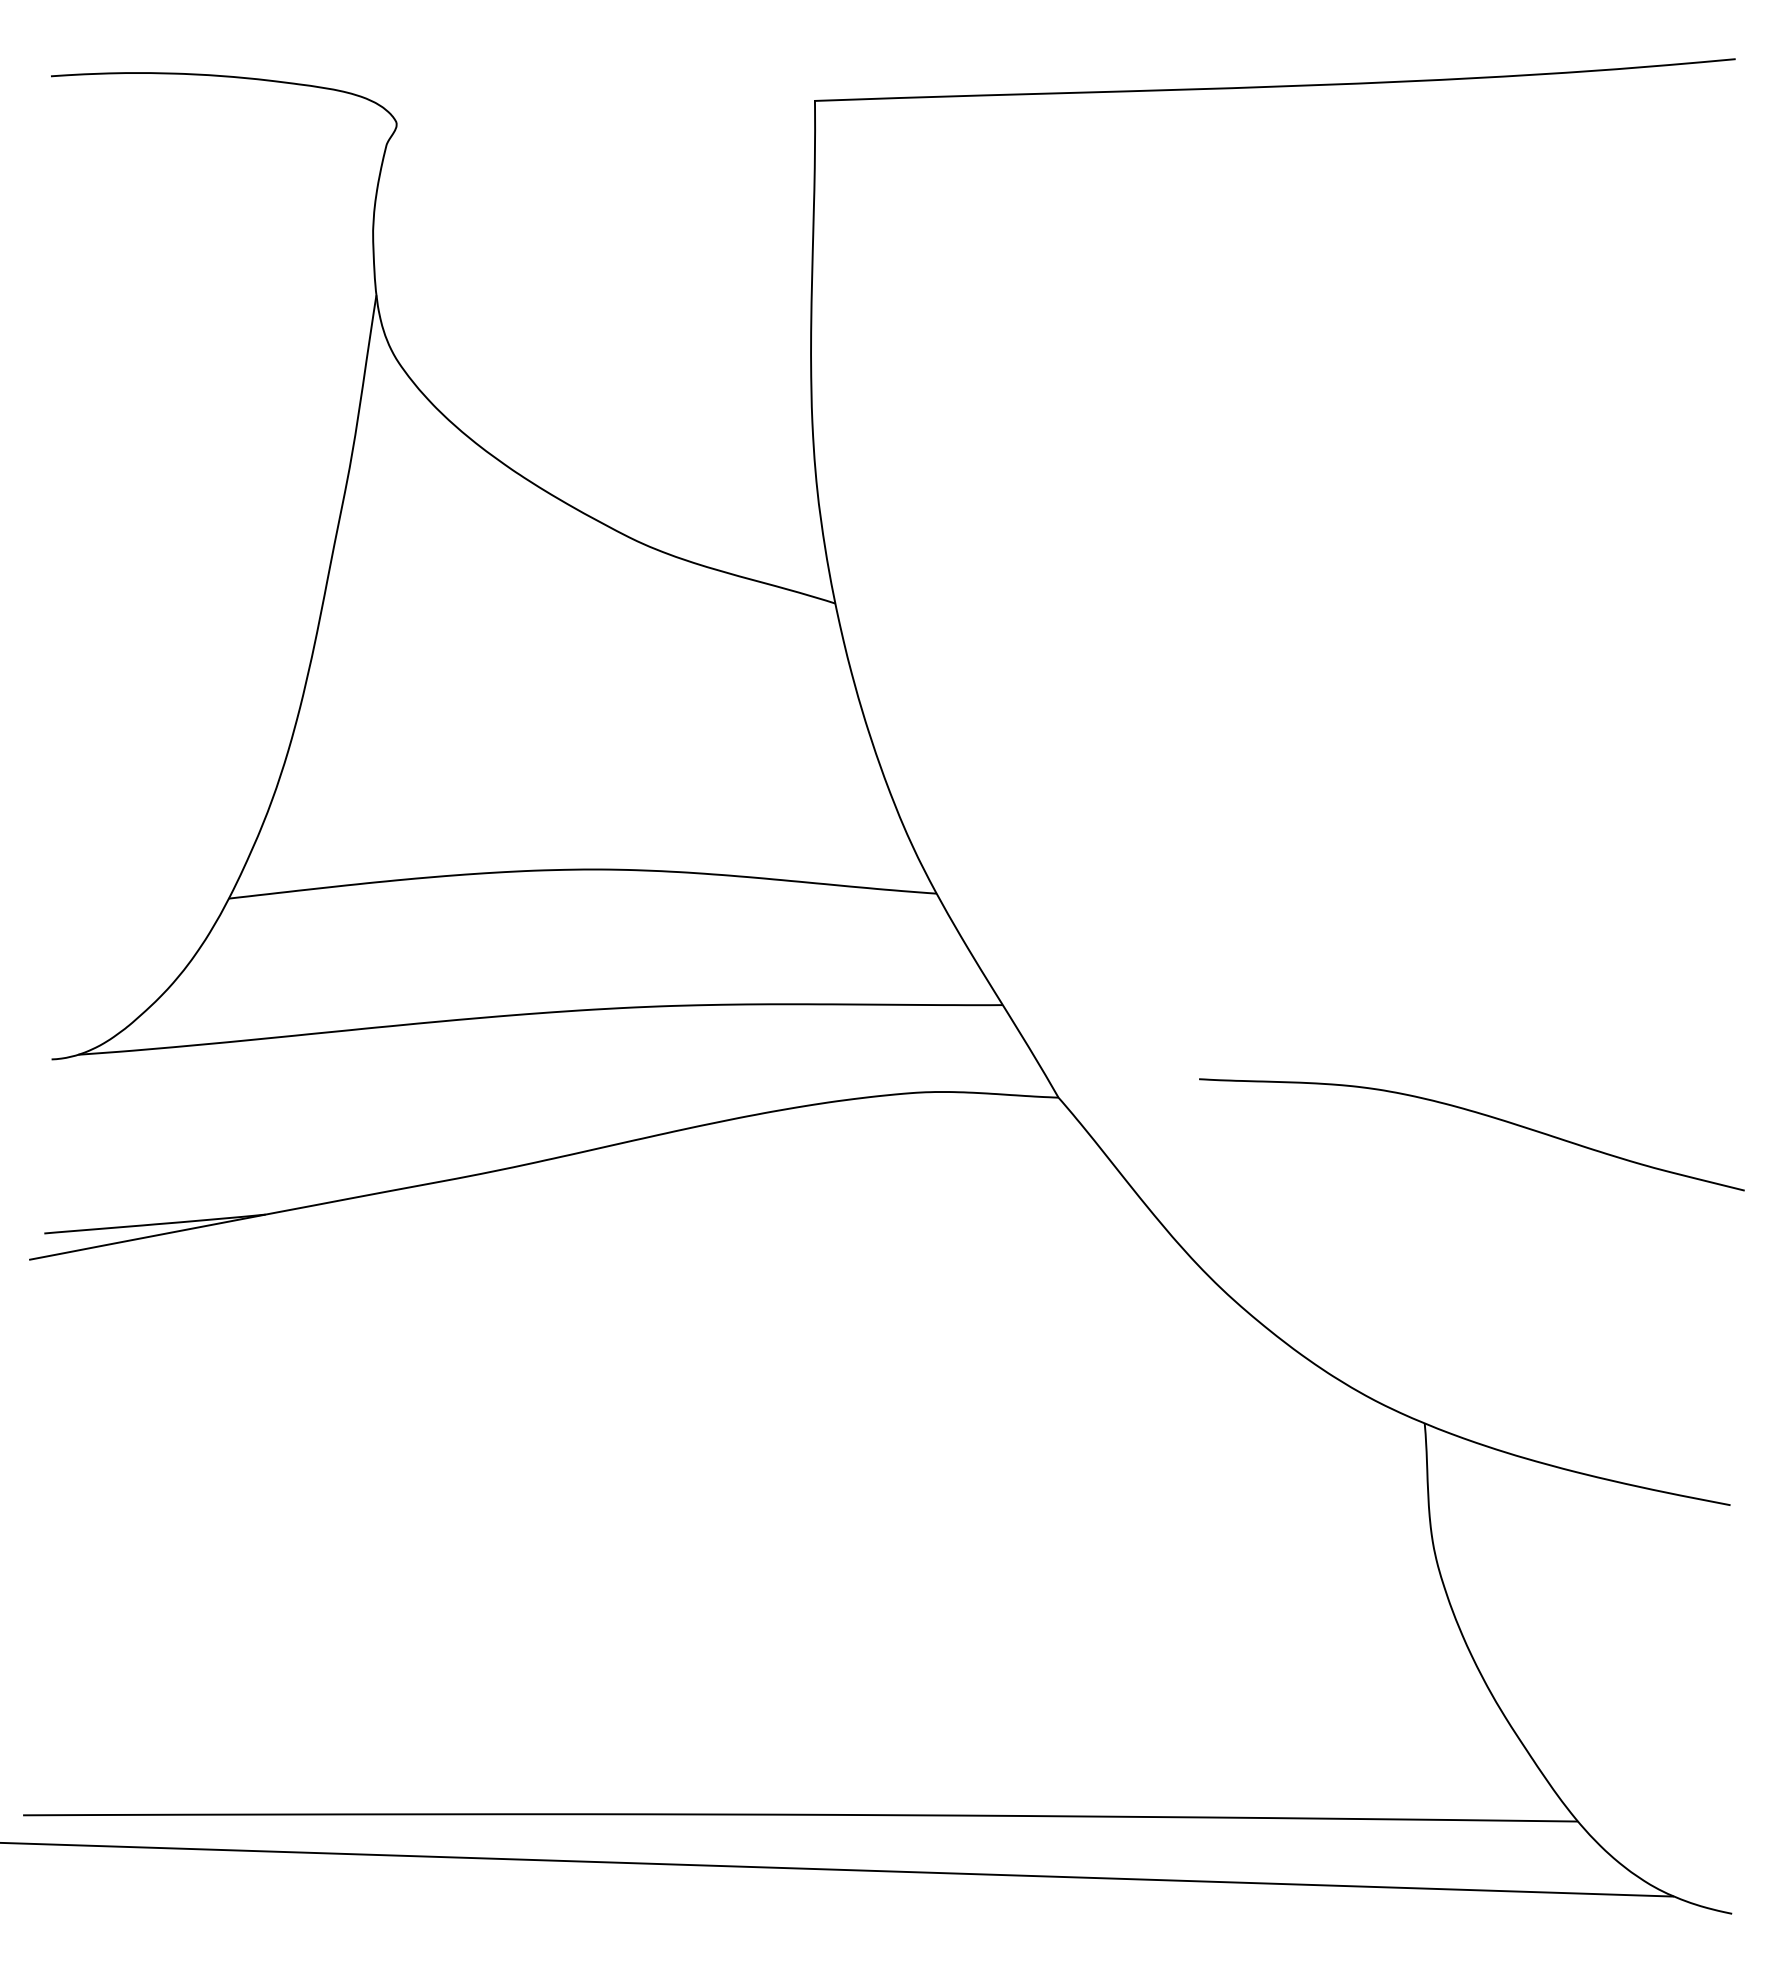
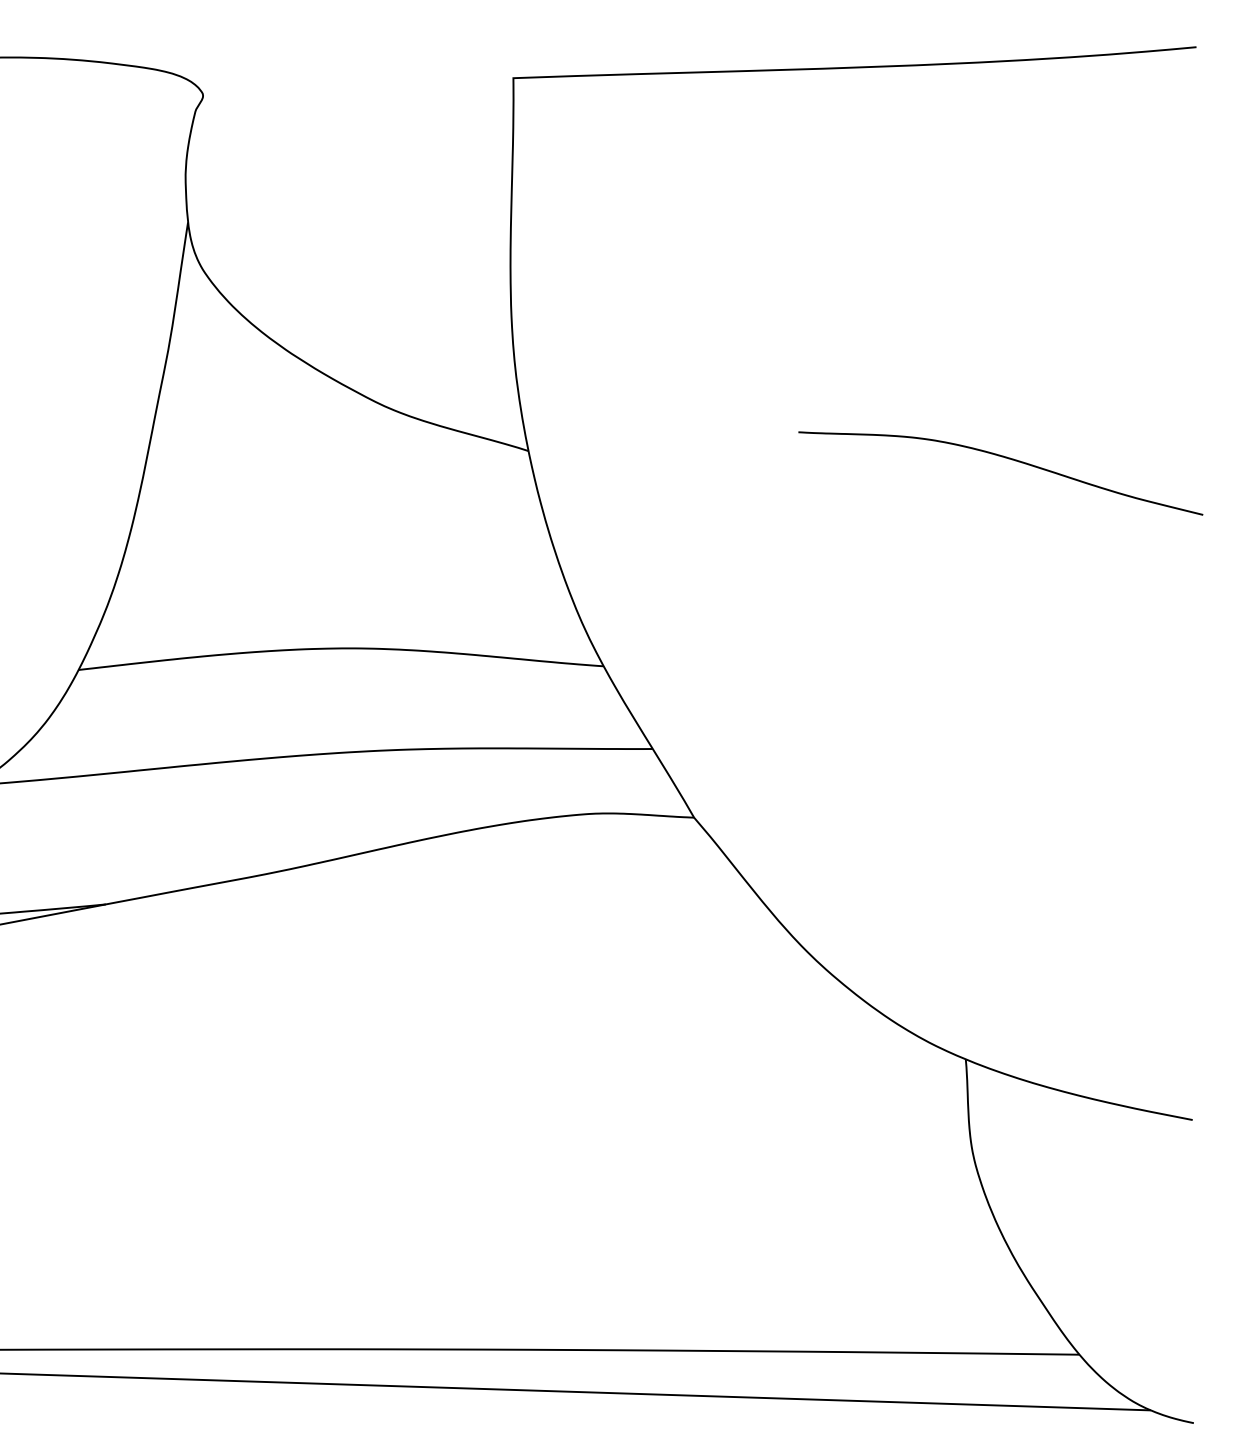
curve: (1475, 1113) -> (1003, 457), moved

